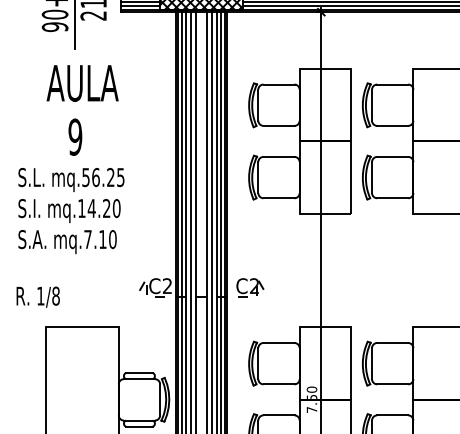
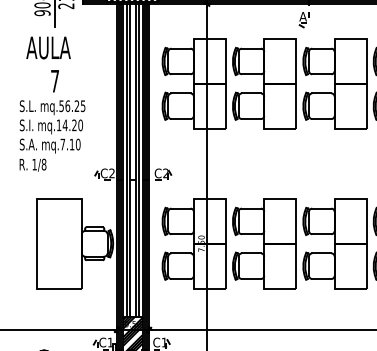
text: (82, 82) -> (48, 47), moved
text: (74, 135) -> (54, 80), 9 -> 7
text: (37, 295) -> (32, 164), moved

